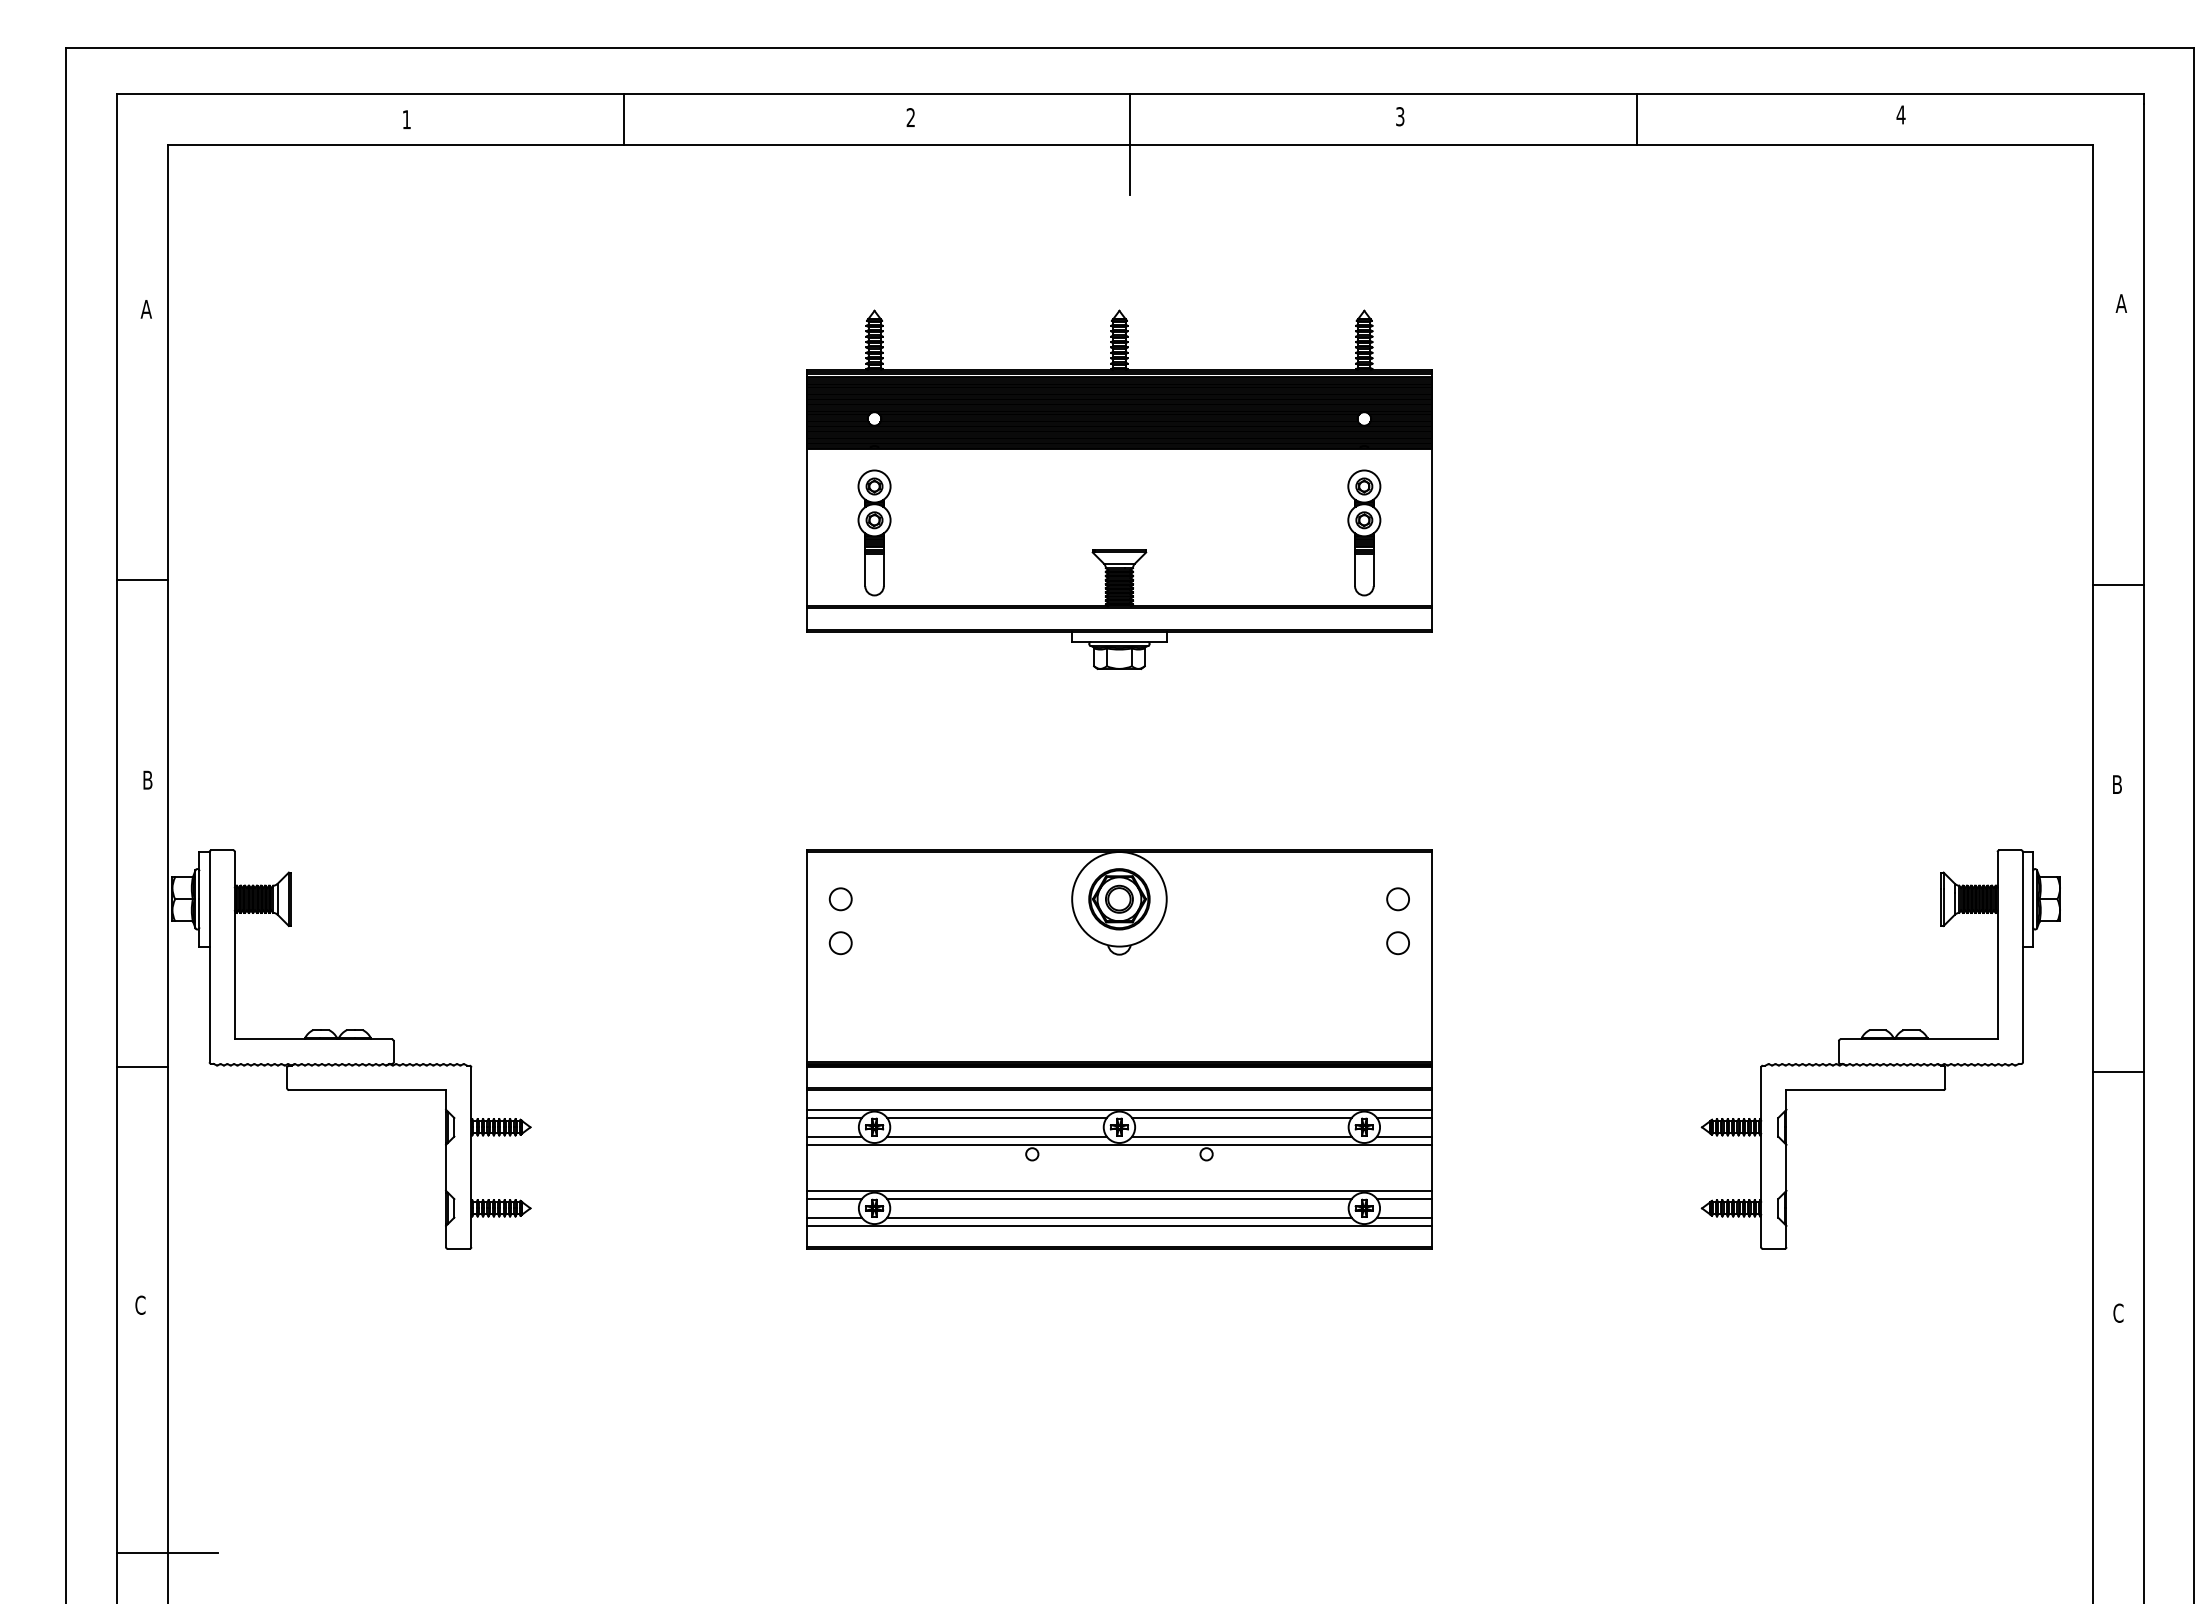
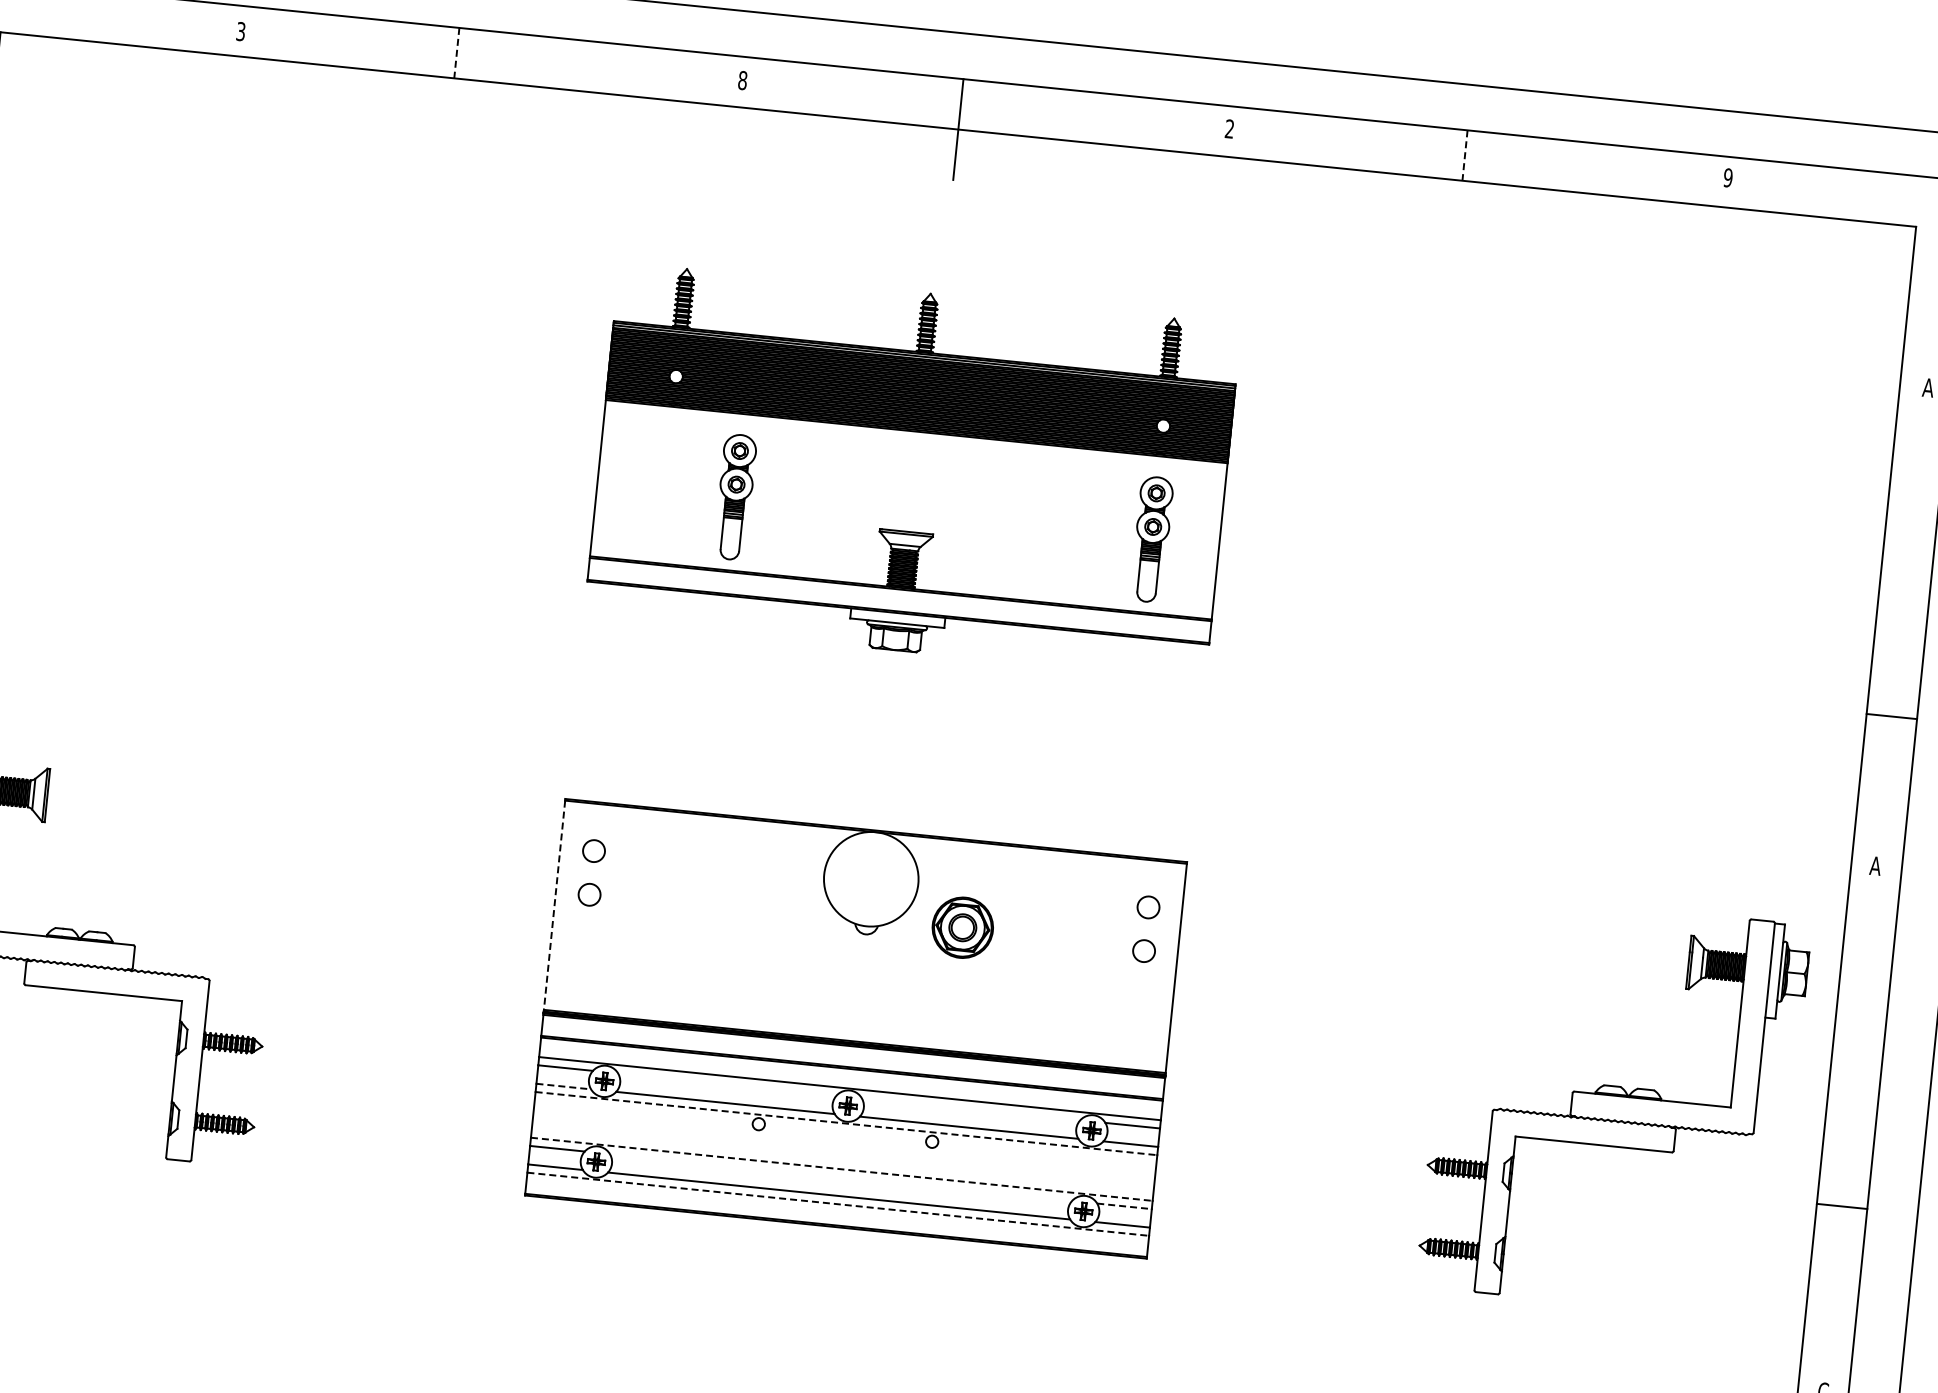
text: (1900, 114) -> (1727, 177), 4 -> 9
text: (1400, 116) -> (1229, 128), 3 -> 2
text: (910, 117) -> (742, 80), 2 -> 8
text: (406, 119) -> (240, 31), 1 -> 3
line: (623, 119) -> (456, 53), solid -> dashed
line: (1637, 119) -> (1465, 155), solid -> dashed
part: (874, 532) -> (735, 496), moved
line: (2118, 585) -> (1891, 716), moved
text: (2116, 784) -> (1874, 865), B -> A
part: (1119, 899) -> (962, 927), moved
line: (807, 957) -> (555, 905), solid -> dashed
line: (2118, 1071) -> (1842, 1206), moved
line: (996, 1118) -> (726, 1084), removed
line: (1241, 1118) -> (970, 1109), removed
line: (834, 1136) -> (563, 1086), solid -> dashed
line: (1119, 1144) -> (846, 1123), solid -> dashed
line: (1119, 1190) -> (841, 1168), solid -> dashed
line: (1119, 1199) -> (840, 1177), removed
line: (1404, 1199) -> (1124, 1206), solid -> dashed
line: (1119, 1225) -> (838, 1203), solid -> dashed

